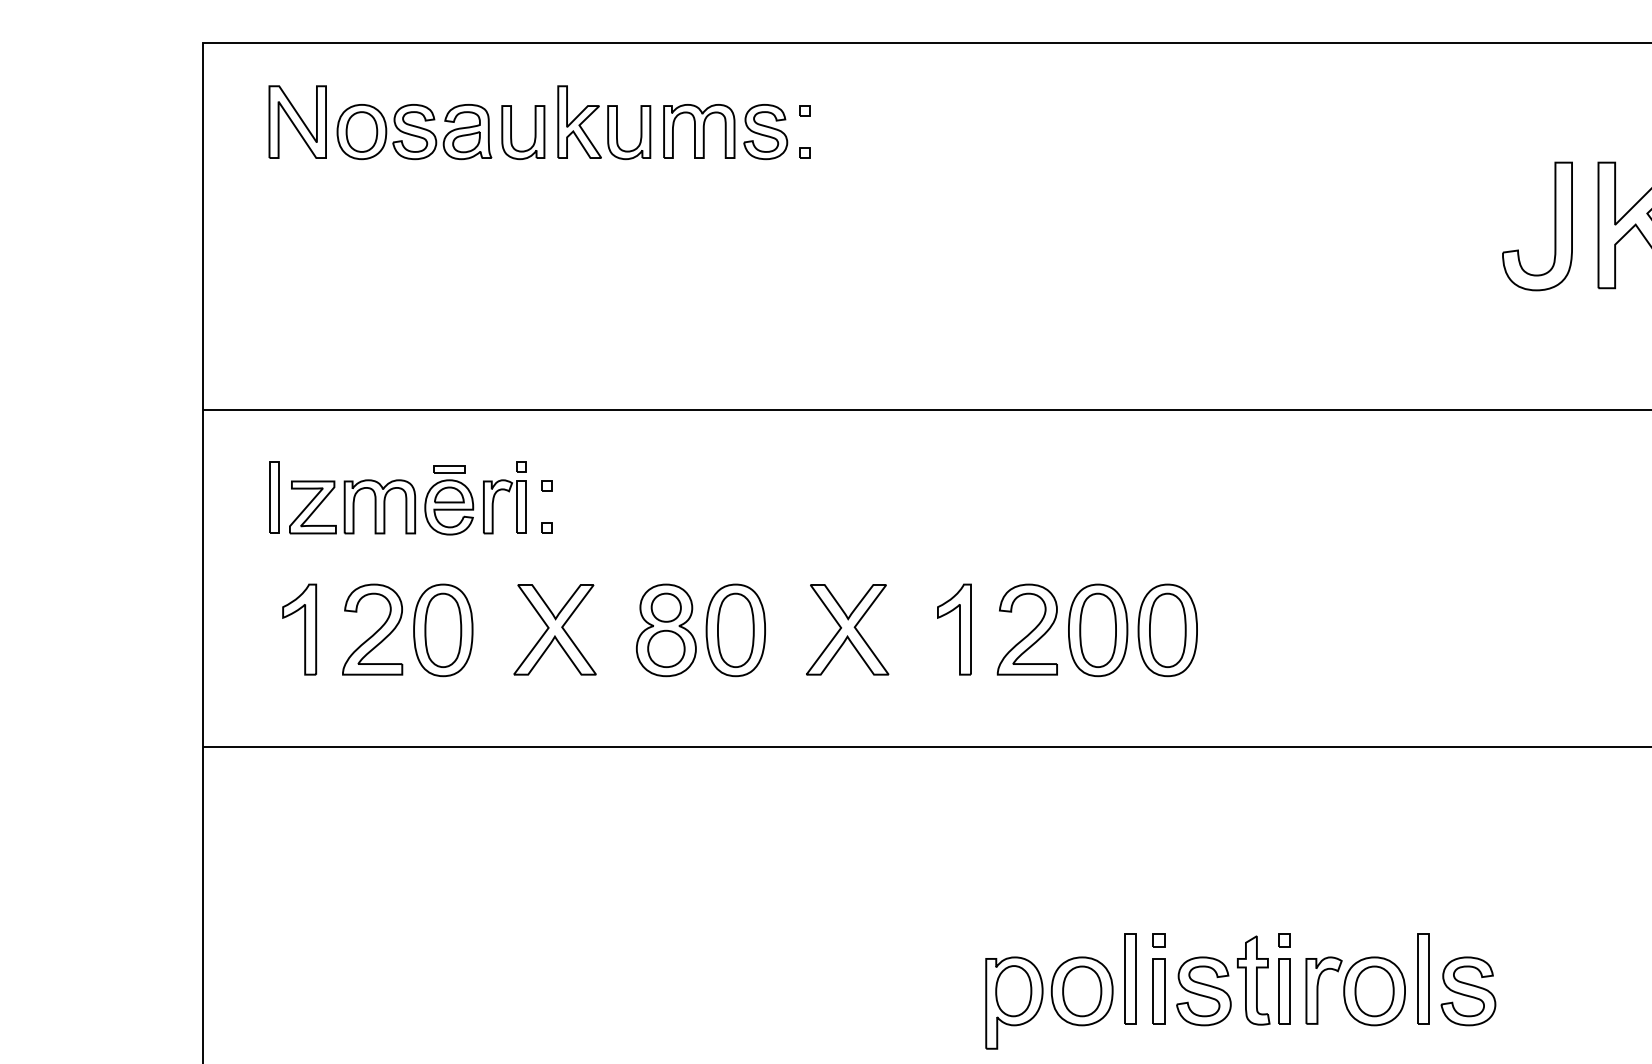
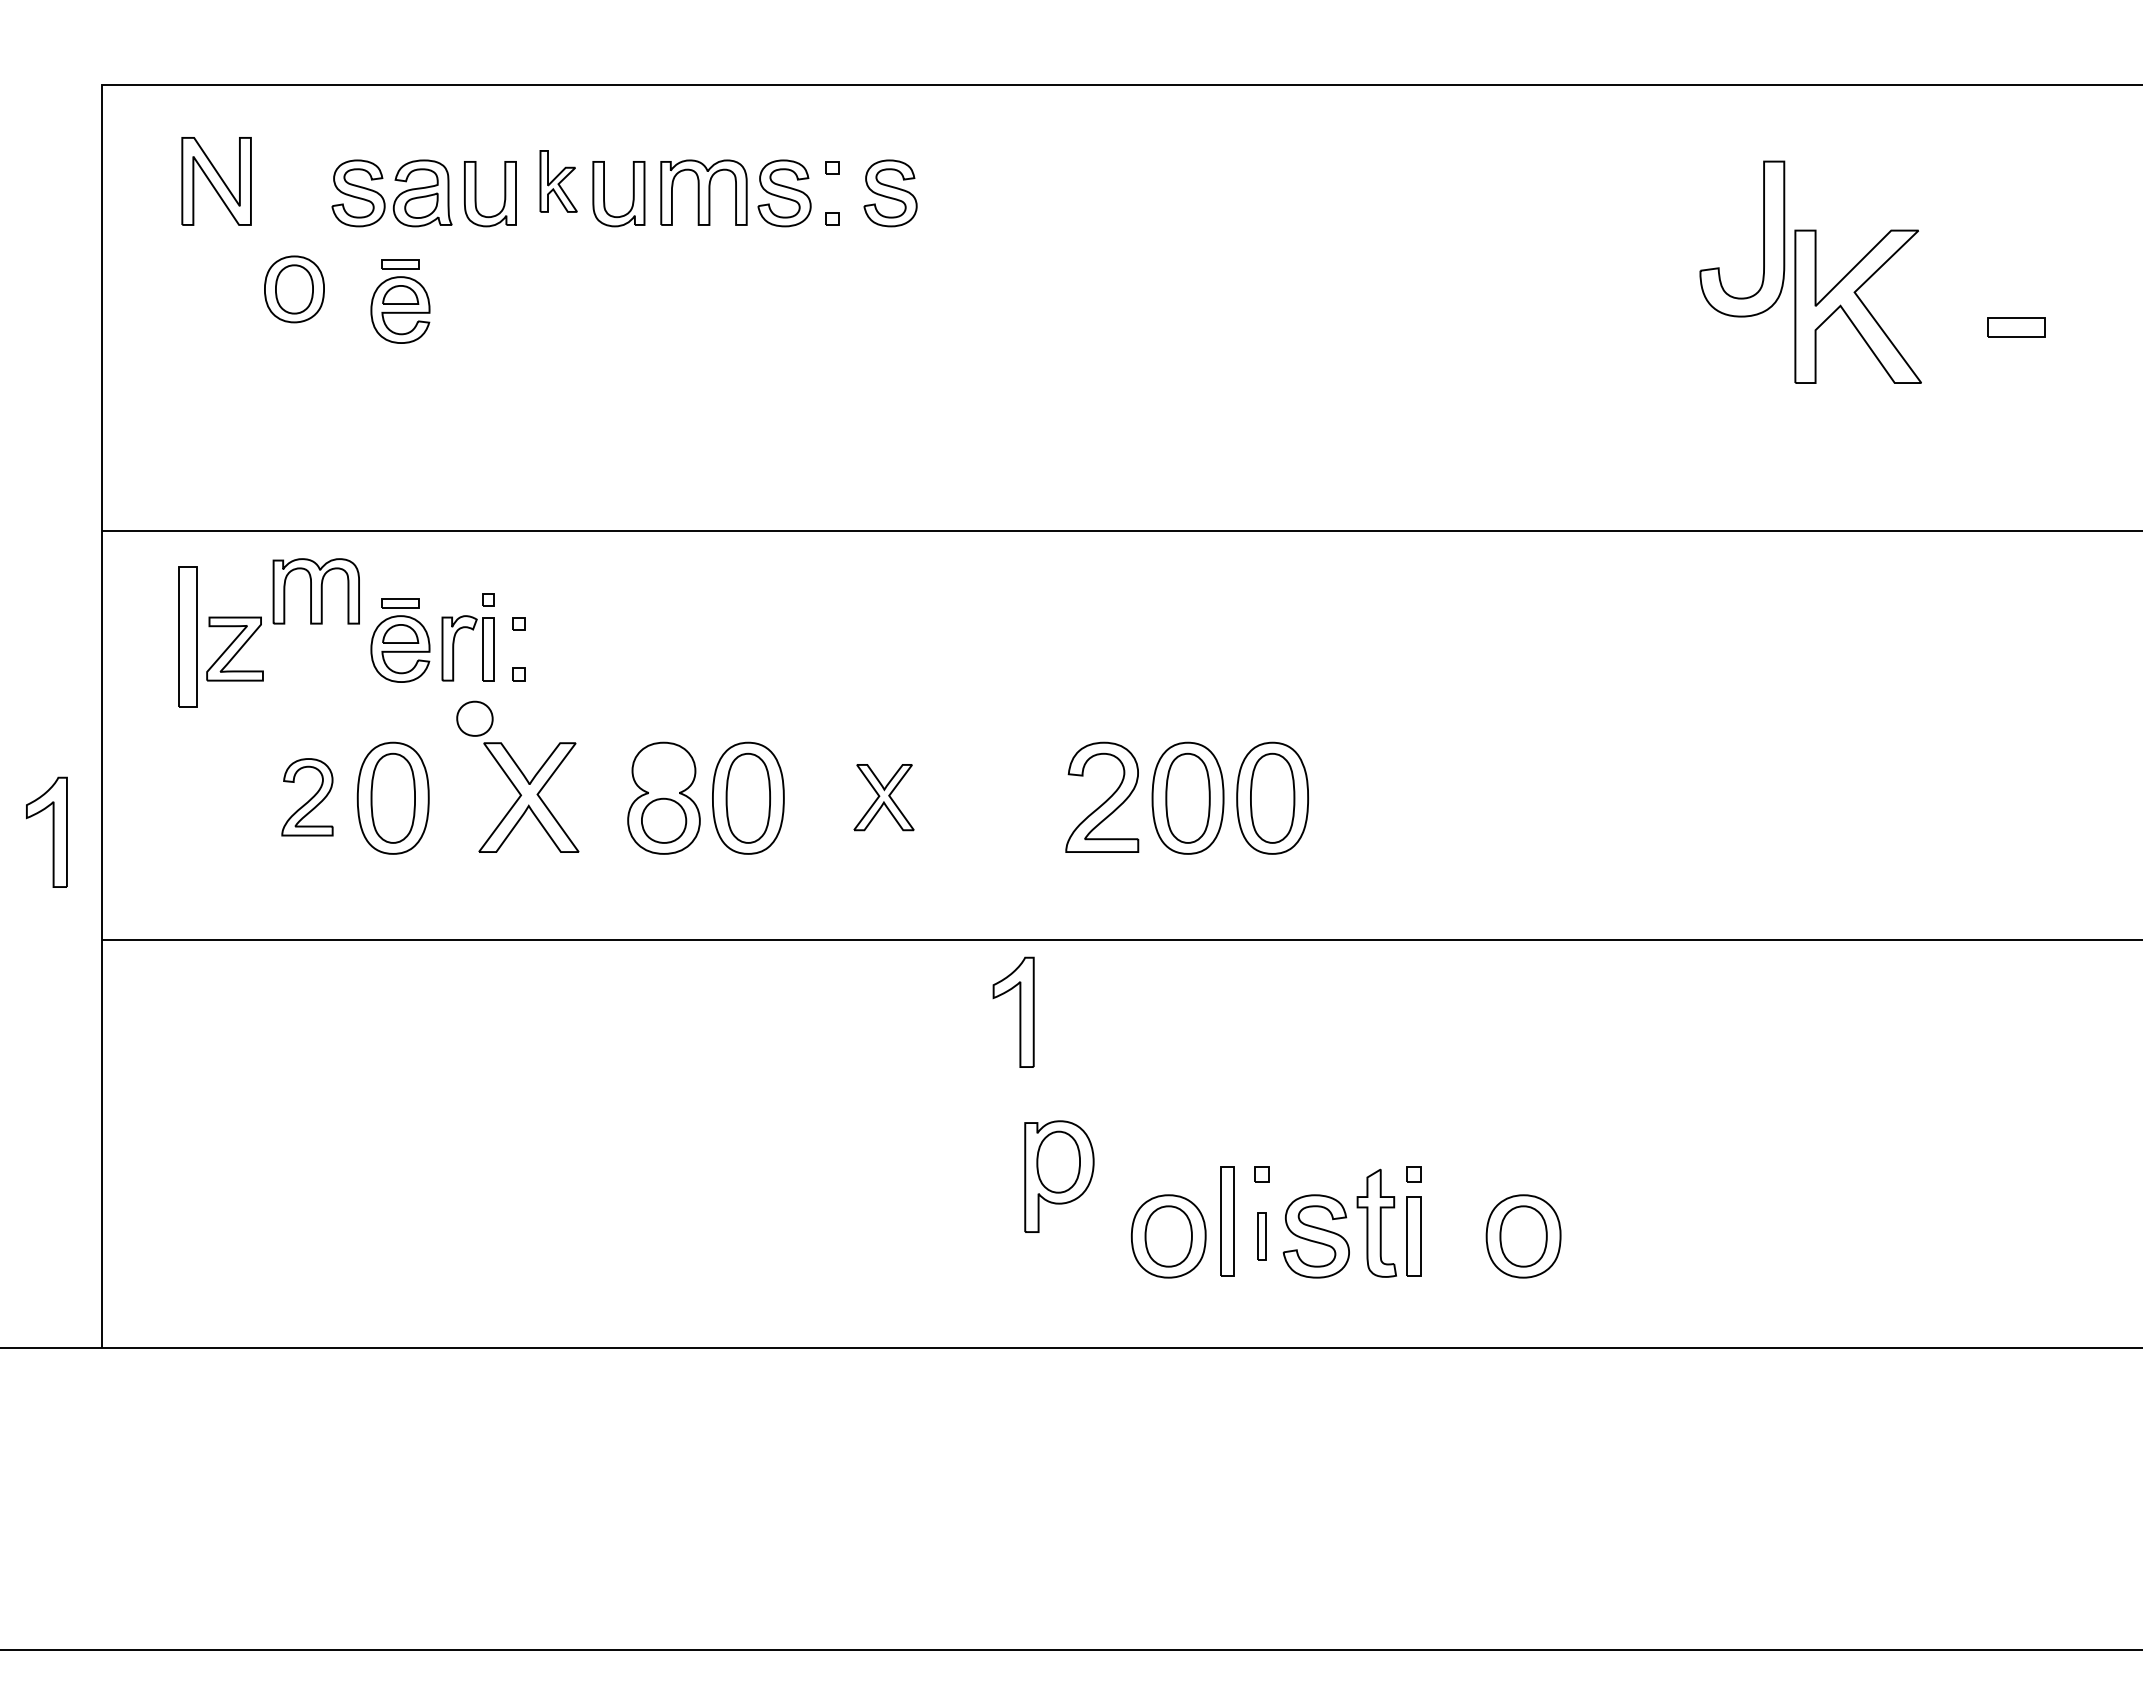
part: (579, 122) -> (558, 181), size x0.7
part: (361, 132) -> (294, 289), moved
part: (852, 132) -> (890, 193), added
part: (449, 221) -> (400, 301), added
part: (1554, 226) -> (1763, 238), moved
part: (273, 497) -> (187, 637), size x1.6
part: (379, 506) -> (315, 591), moved
part: (665, 607) -> (474, 718), moved
part: (299, 628) -> (46, 831), moved
part: (372, 628) -> (307, 796), size x0.7
part: (954, 628) -> (1013, 1011), moved
part: (847, 629) -> (883, 797), size x0.6
part: (1423, 979) -> (1582, 1221), removed
part: (1318, 990) -> (1455, 1235), removed
part: (1158, 991) -> (1261, 1236), size x0.6
part: (1468, 991) -> (1637, 1236), removed
part: (1014, 1002) -> (1059, 1176), moved

